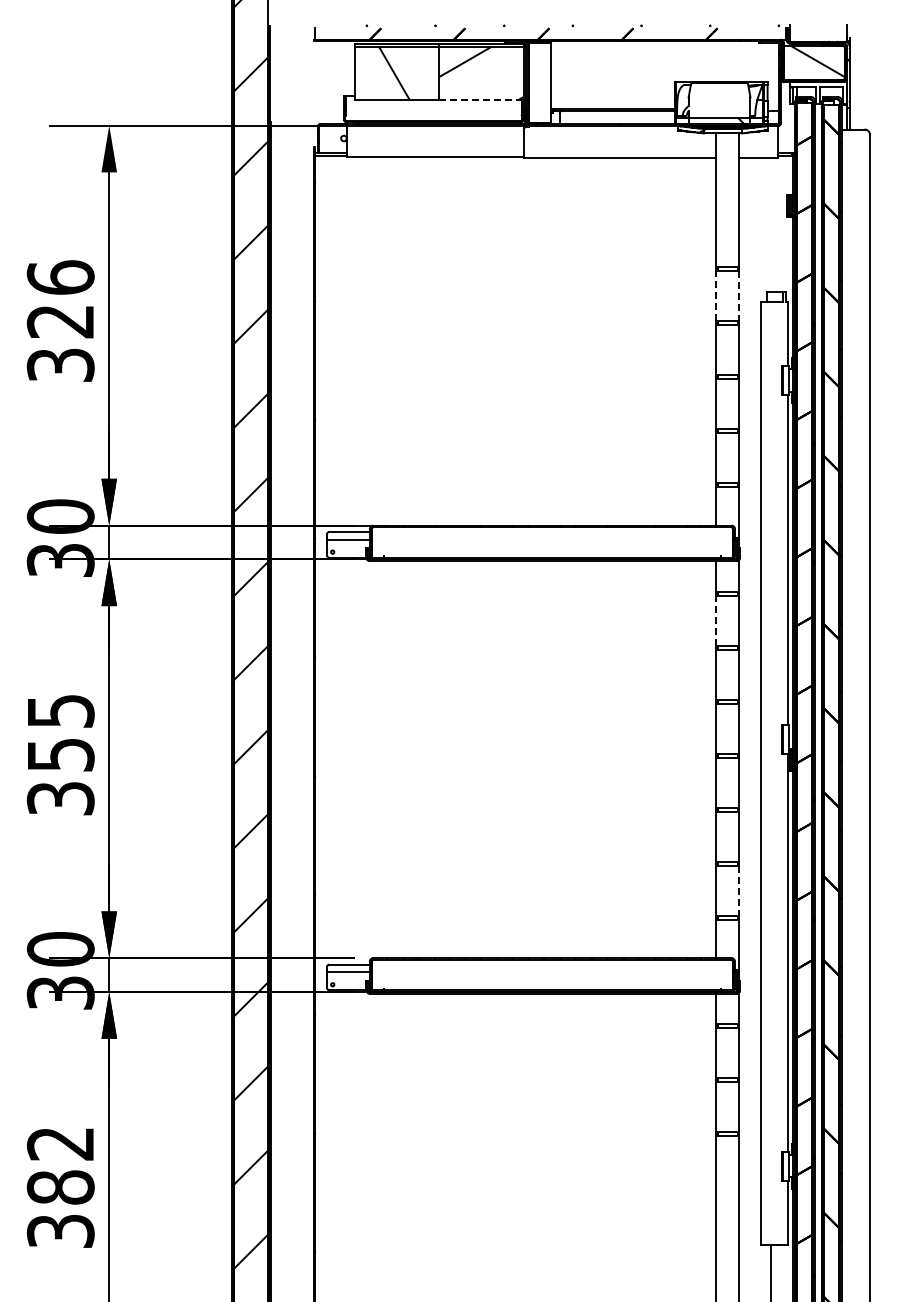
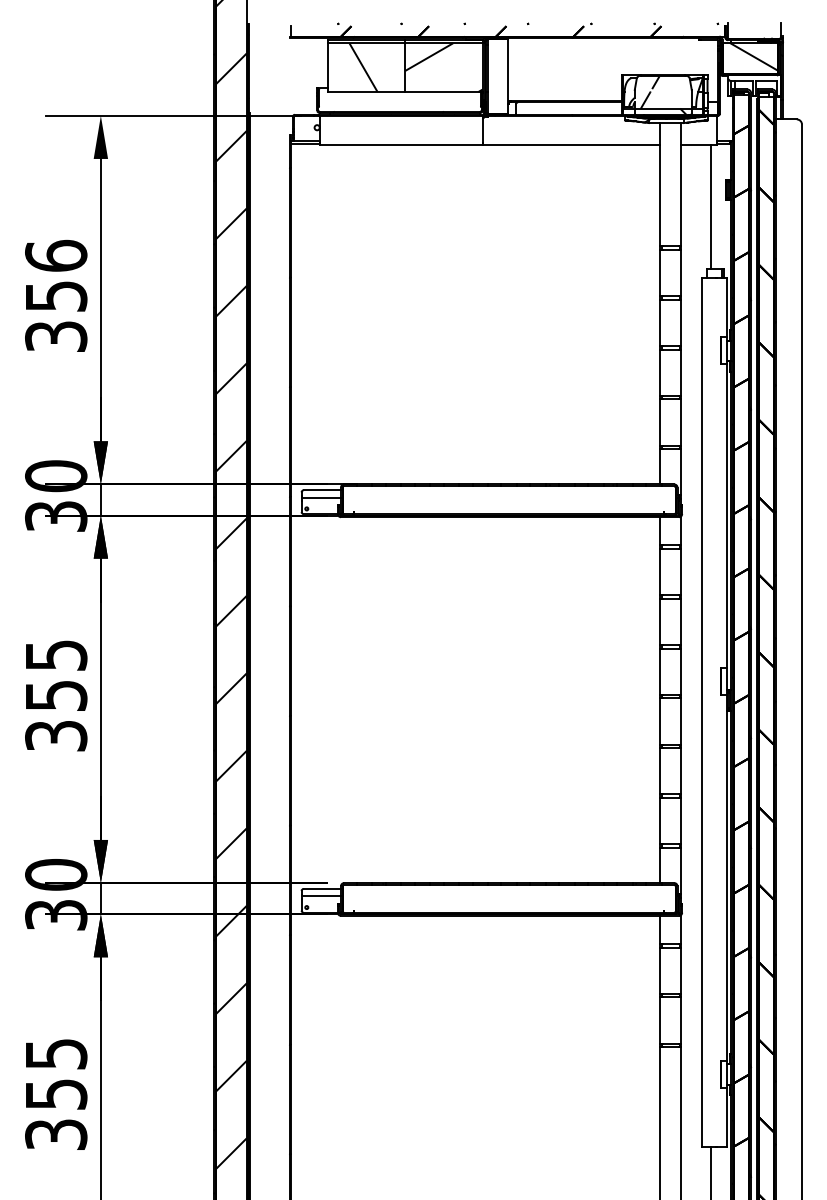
line: (482, 99) -> (444, 91), dashed -> solid
hatch: (705, 99) -> (650, 91), added
line: (770, 224) -> (710, 206), added
line: (716, 295) -> (660, 272), dashed -> solid
line: (738, 296) -> (680, 273), dashed -> solid
text: (60, 321) -> (55, 296), 326 -> 356
line: (716, 620) -> (660, 571), dashed -> solid
line: (738, 891) -> (680, 821), dashed -> solid
text: (60, 1166) -> (55, 1075), 382 -> 355

